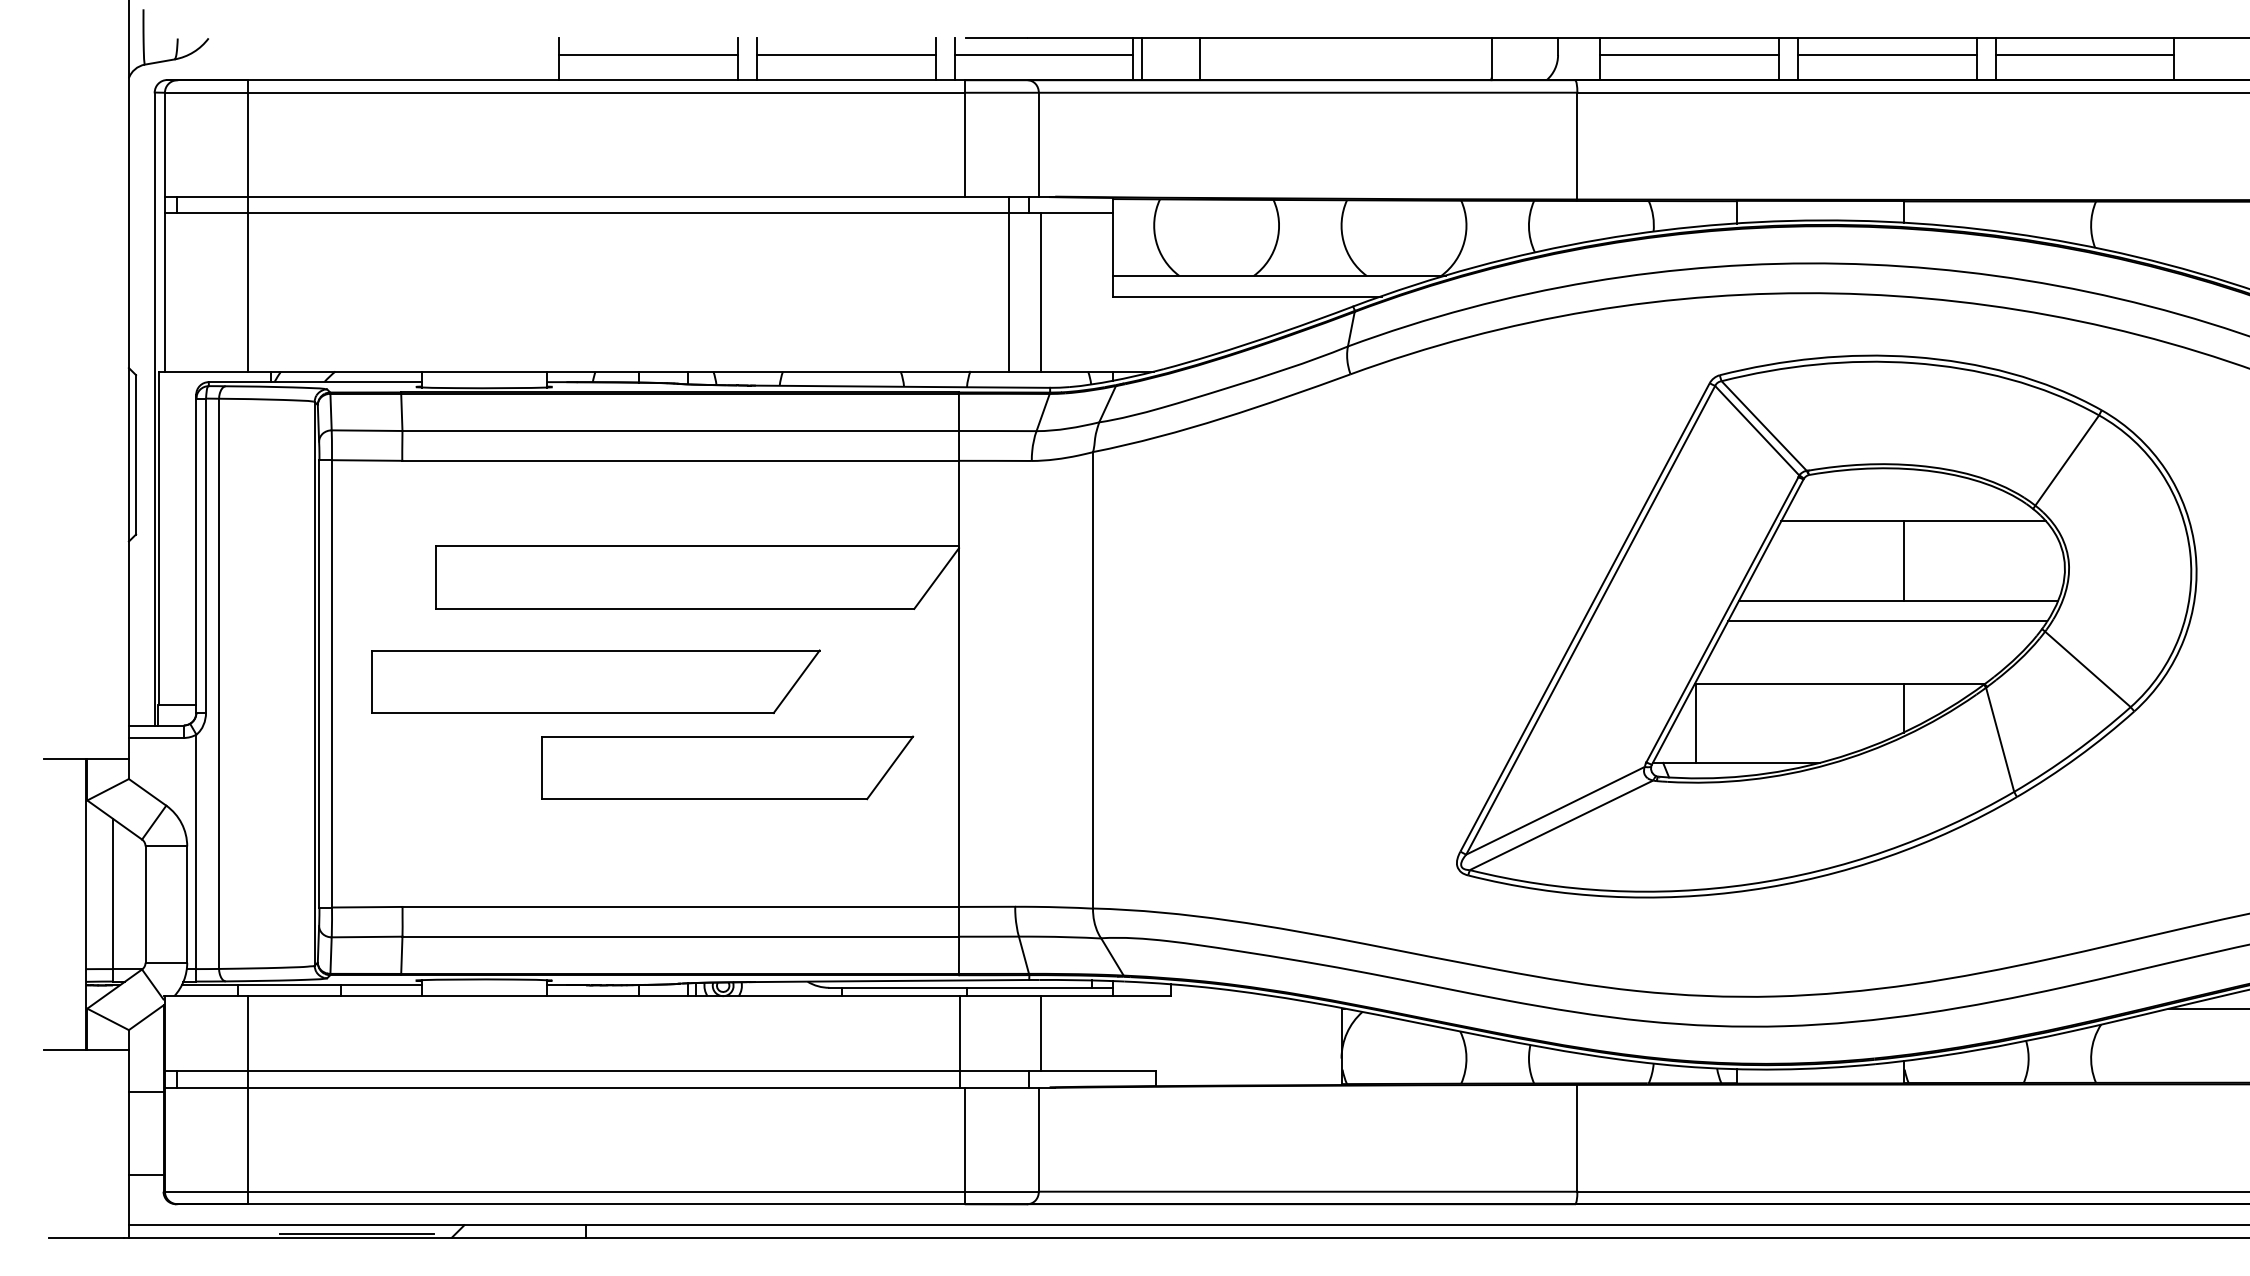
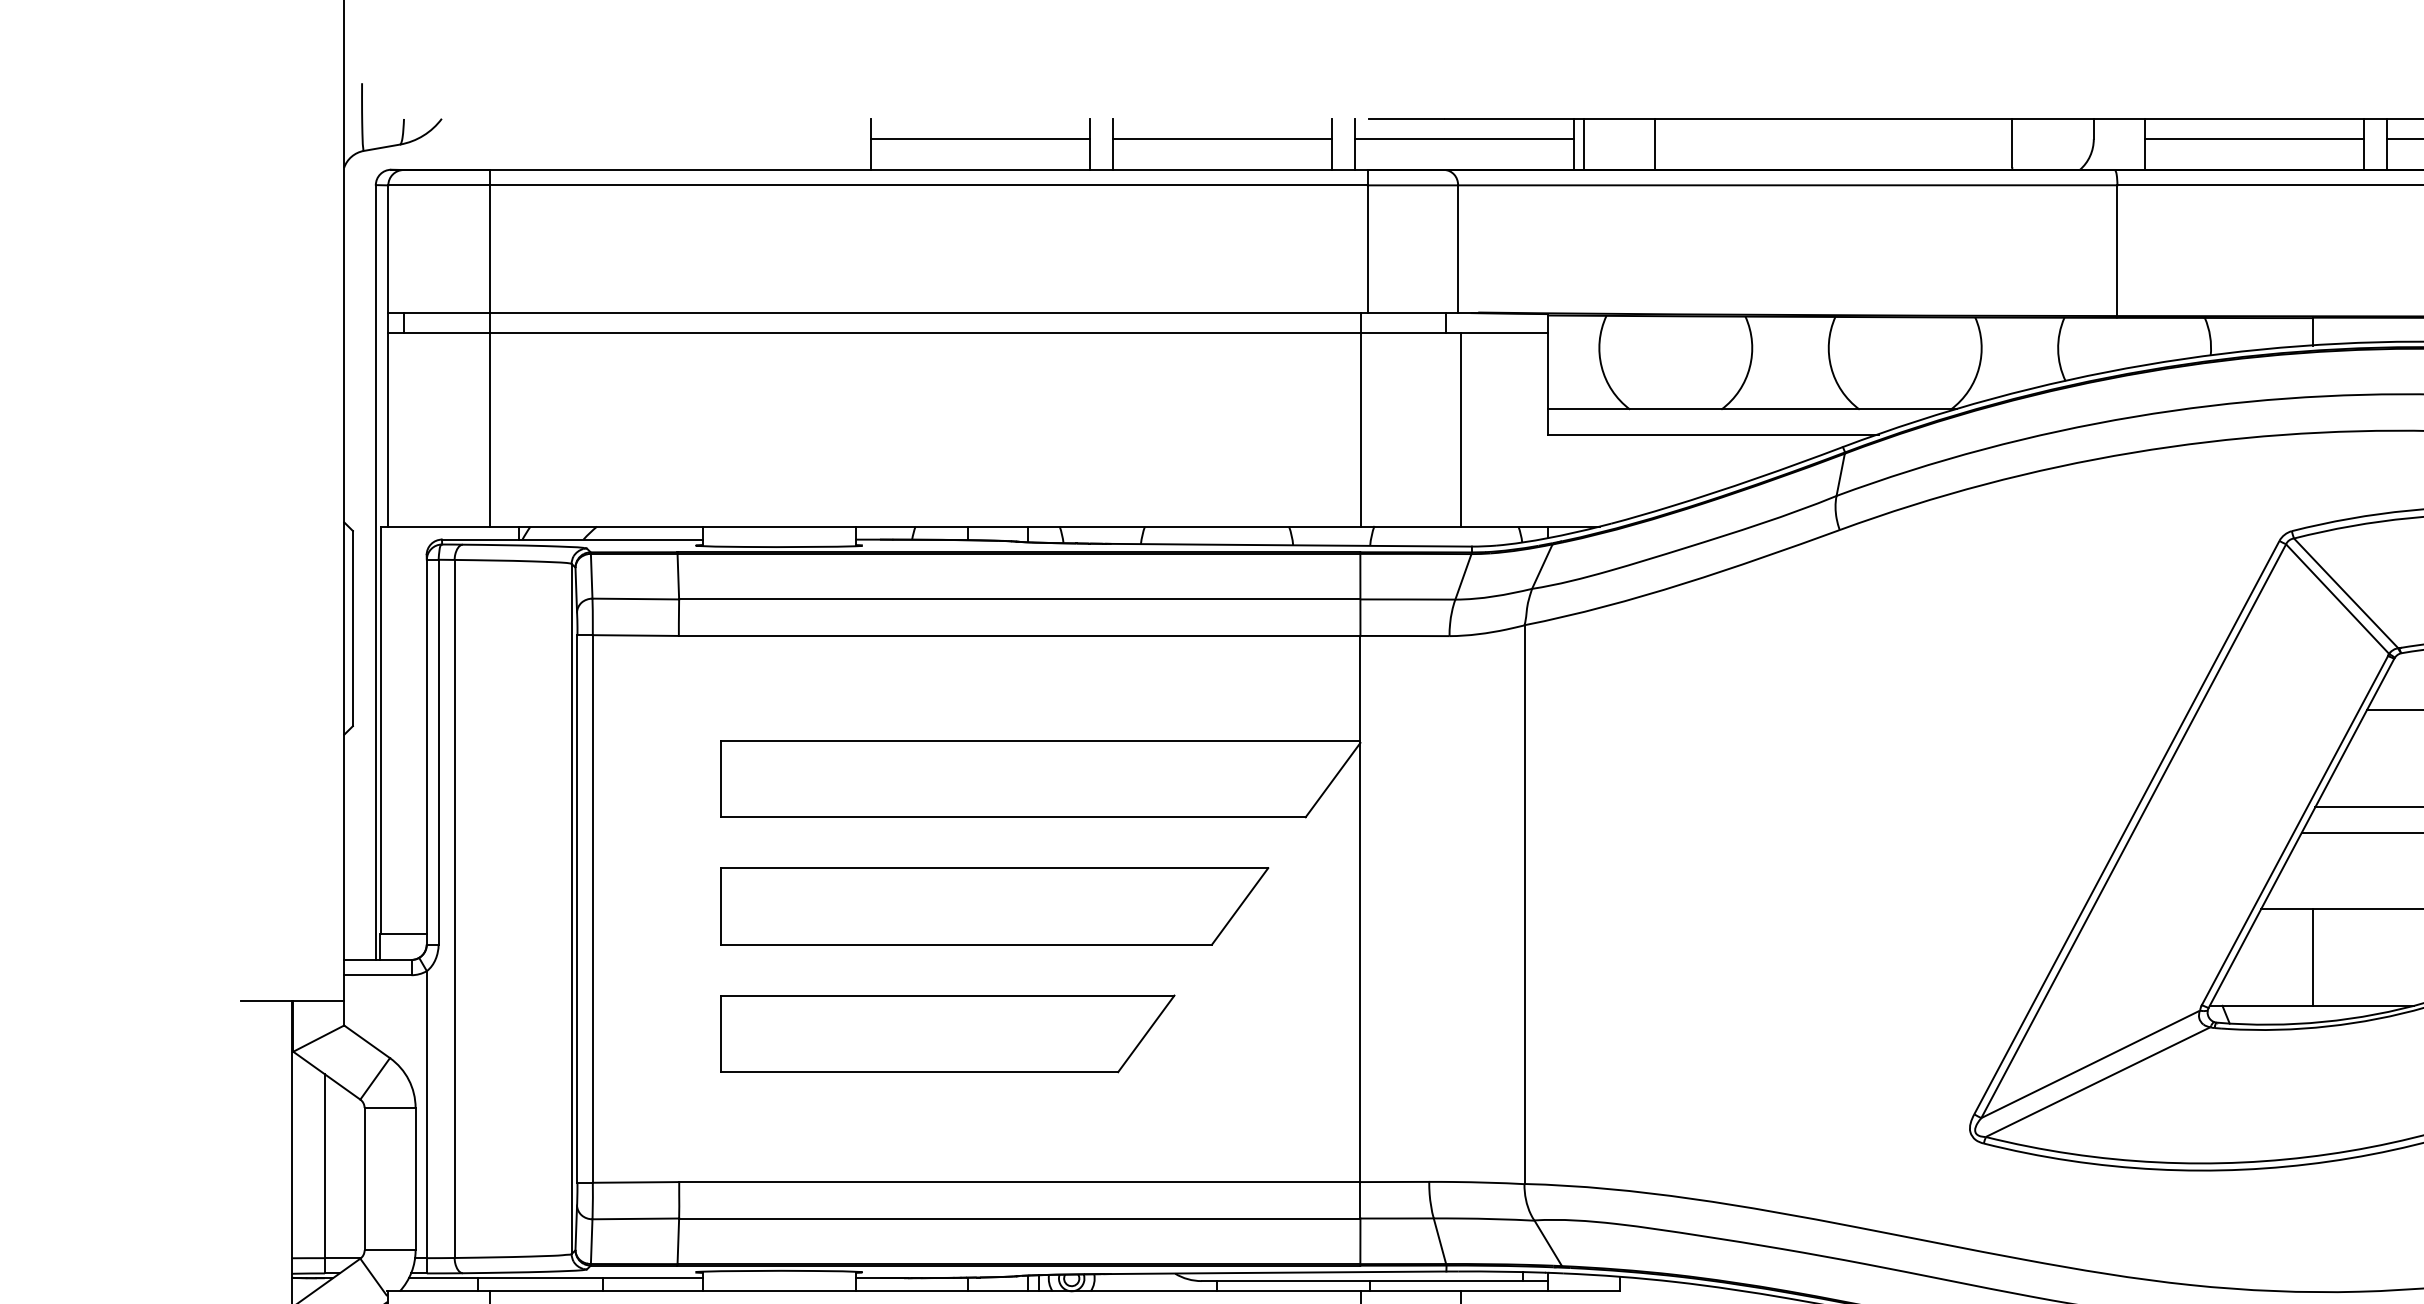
line: (1008, 283) -> (1361, 418), moved
part: (595, 681) -> (993, 906), moved
line: (1696, 722) -> (2313, 956), moved
part: (727, 767) -> (947, 1033), moved

